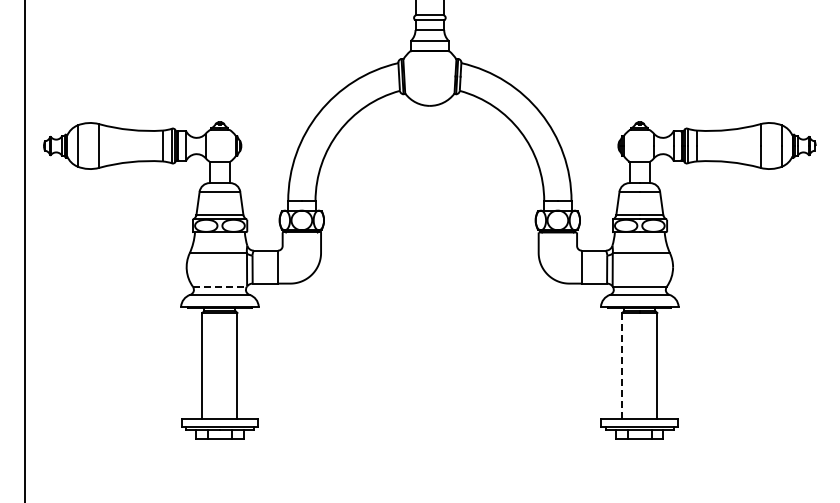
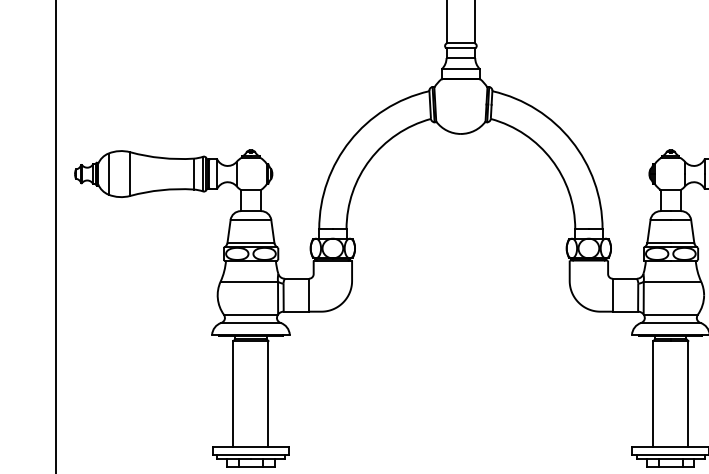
line: (219, 286) -> (250, 314), dashed -> solid
line: (622, 365) -> (653, 393), dashed -> solid

